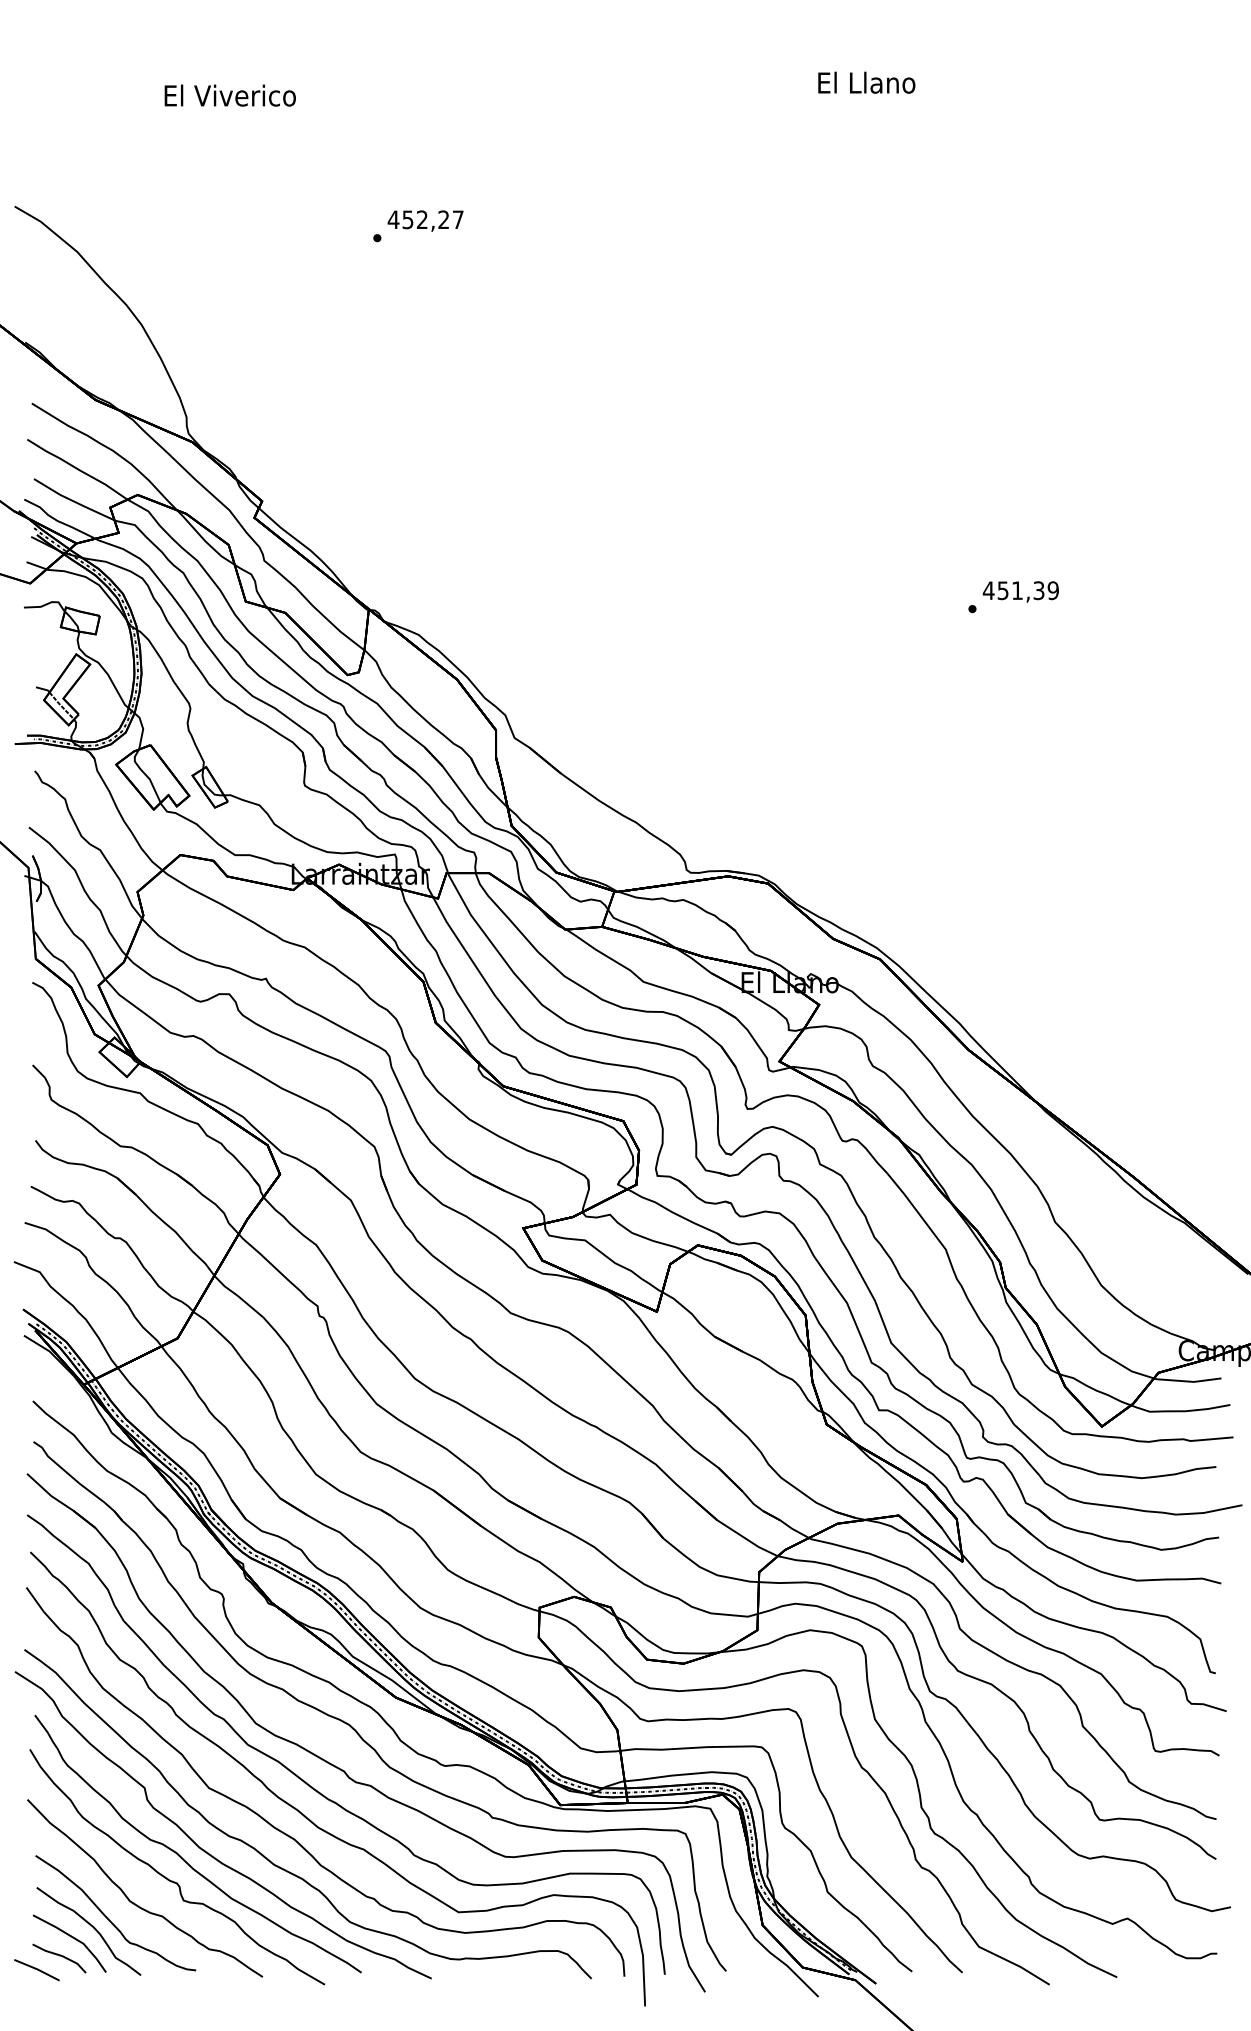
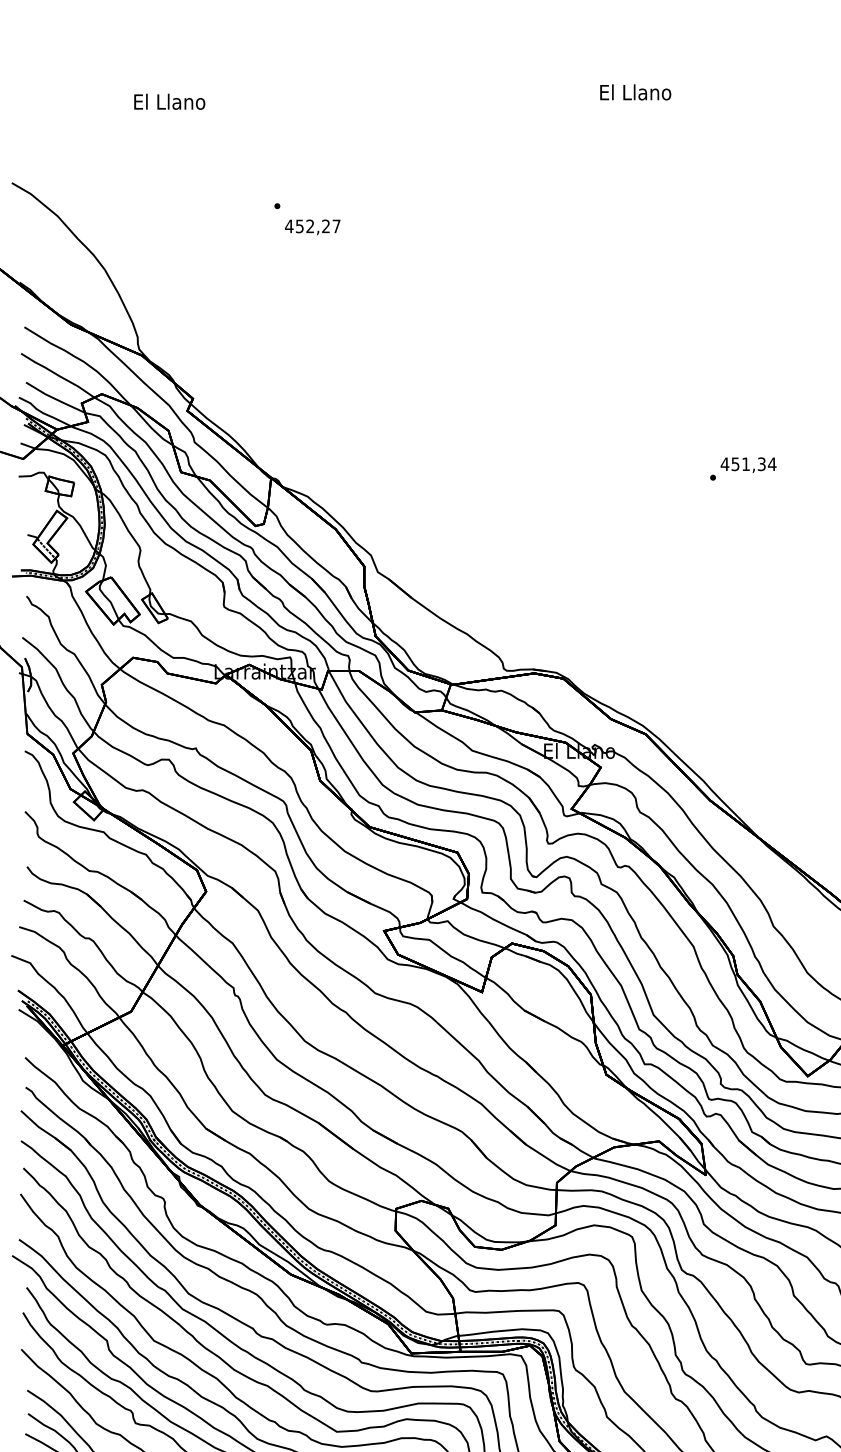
text: (229, 95) -> (169, 101), El Viverico -> El Llano
text: (425, 220) -> (312, 226), moved
text: (1053, 590) -> (772, 464), 451,39 -> 451,34

